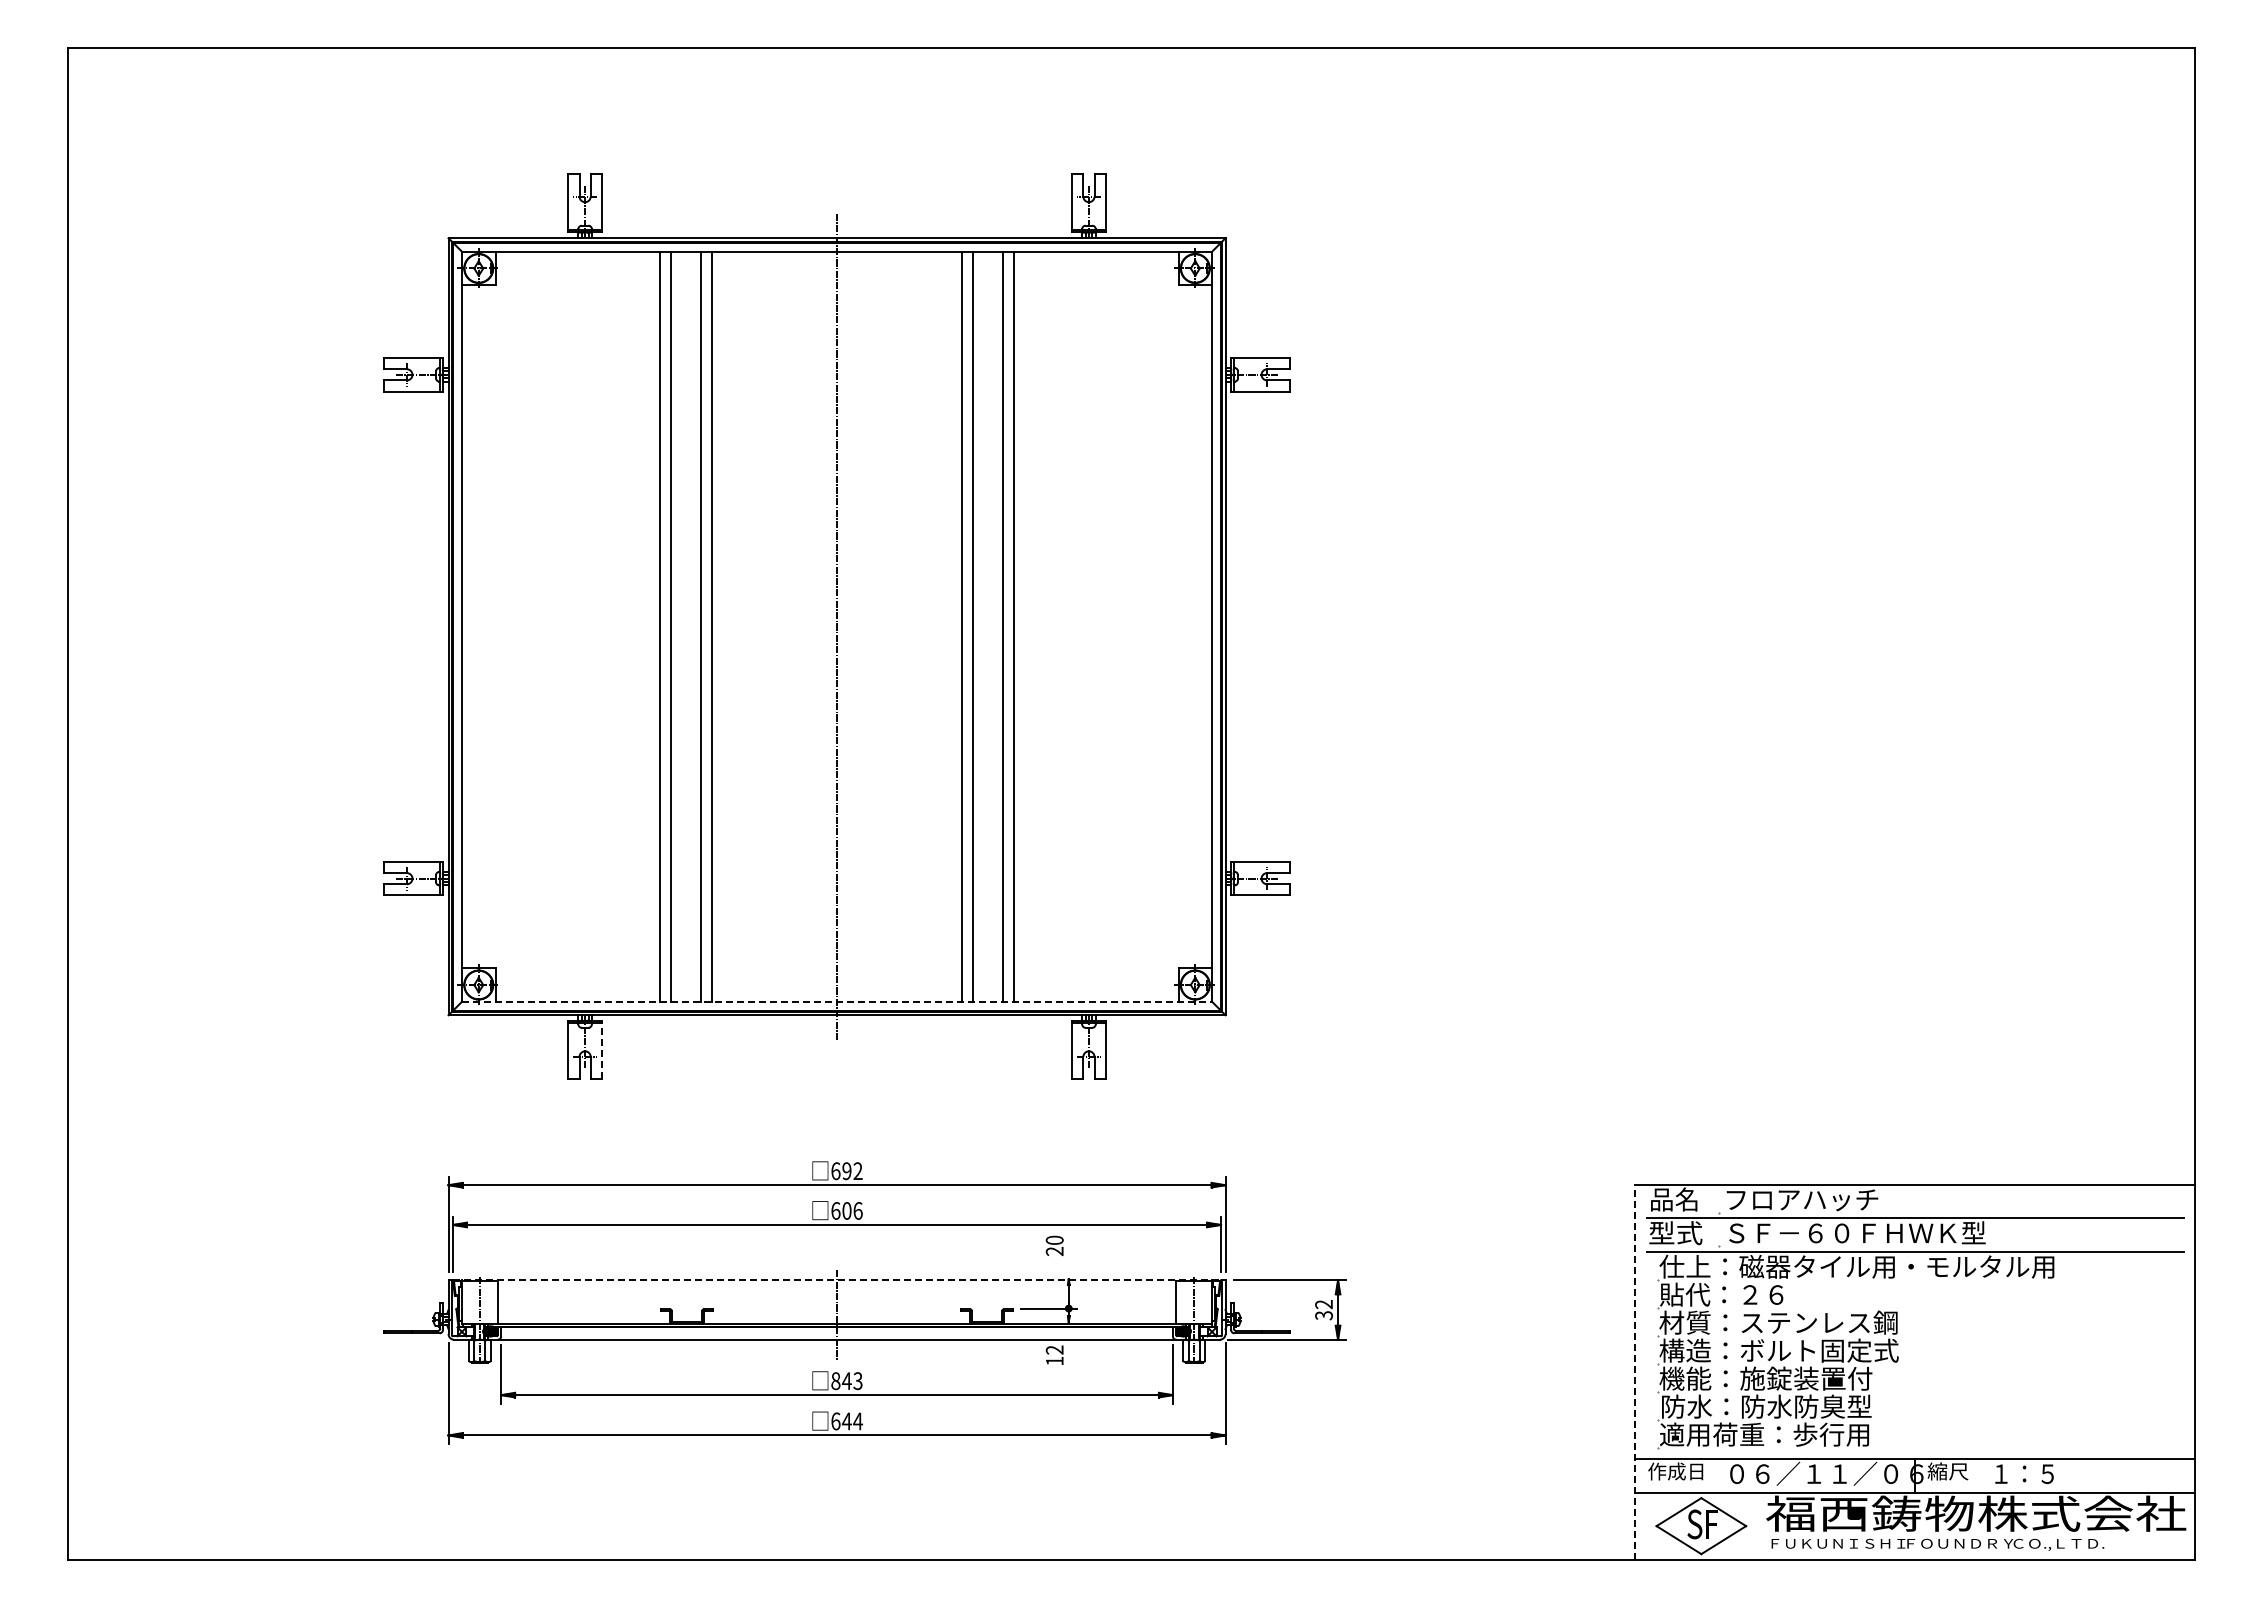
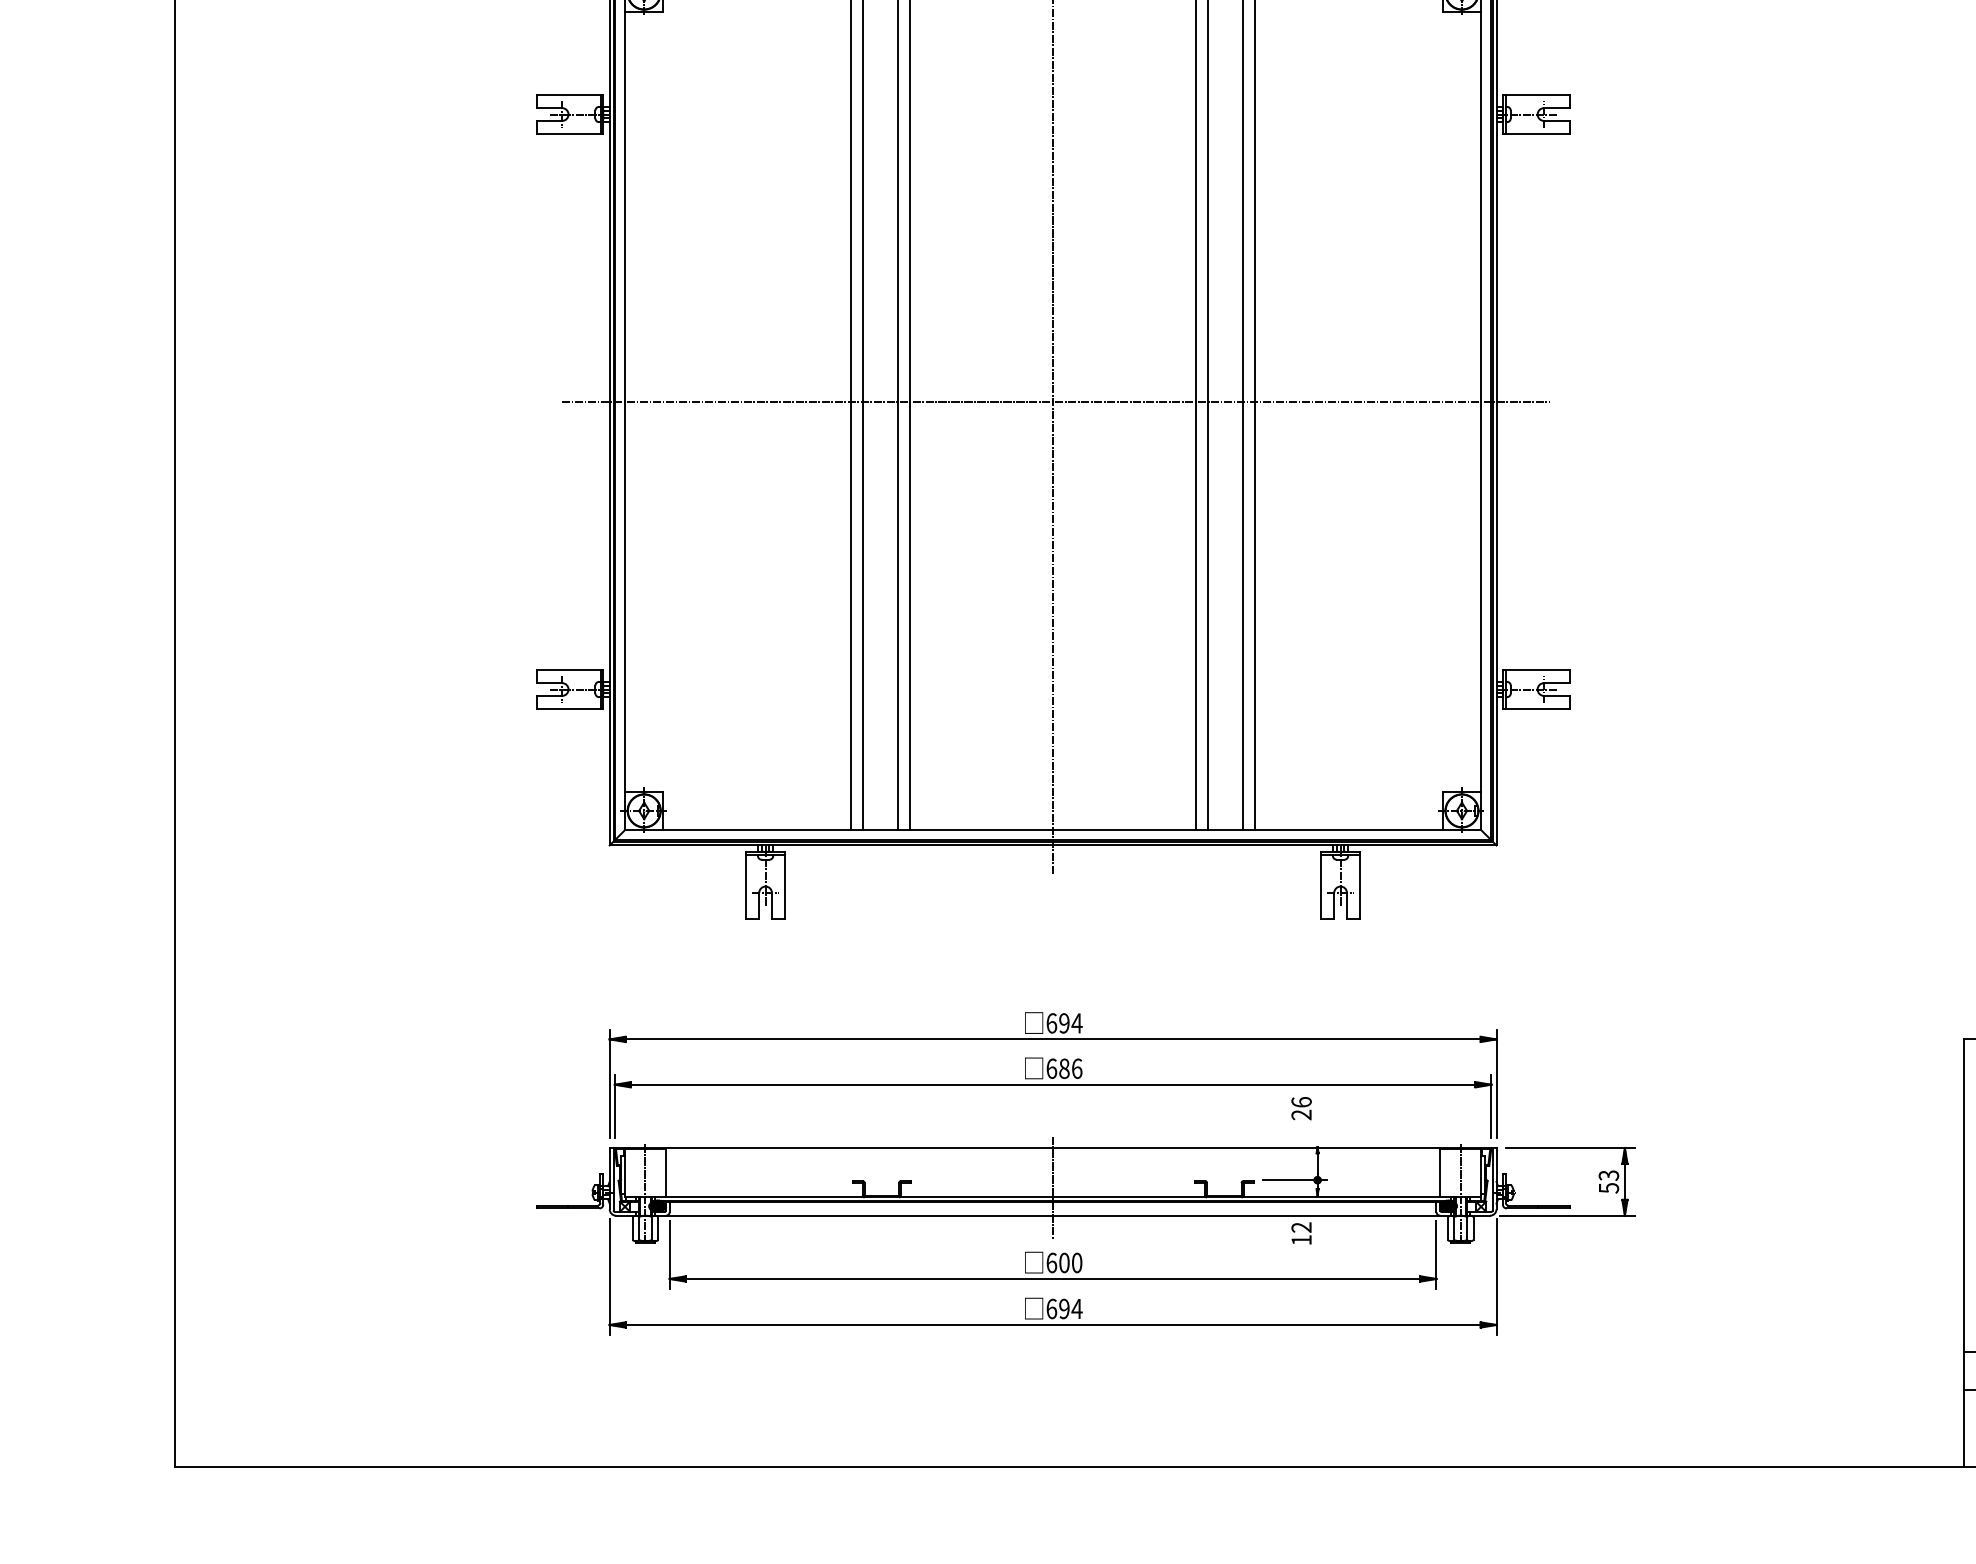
line: (839, 626) -> (1055, 401), added
line: (837, 1001) -> (1053, 829), dashed -> solid
line: (601, 1049) -> (784, 884), dashed -> solid
text: (857, 1170) -> (1076, 1022), 692 -> 694
text: (846, 1210) -> (1063, 1068), 606 -> 686
text: (1054, 1239) -> (1301, 1101), 20 -> 26
line: (837, 1280) -> (1053, 1148), dashed -> solid
text: (1323, 1309) -> (1608, 1181), 32 -> 53
line: (1635, 1372) -> (1964, 1253), dashed -> solid
text: (846, 1381) -> (1063, 1263), 843 -> 600
text: (846, 1421) -> (1063, 1309), 644 -> 694

